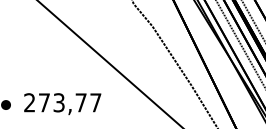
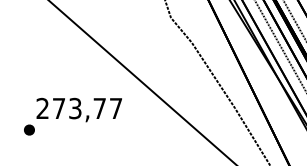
text: (61, 103) -> (78, 109), moved

